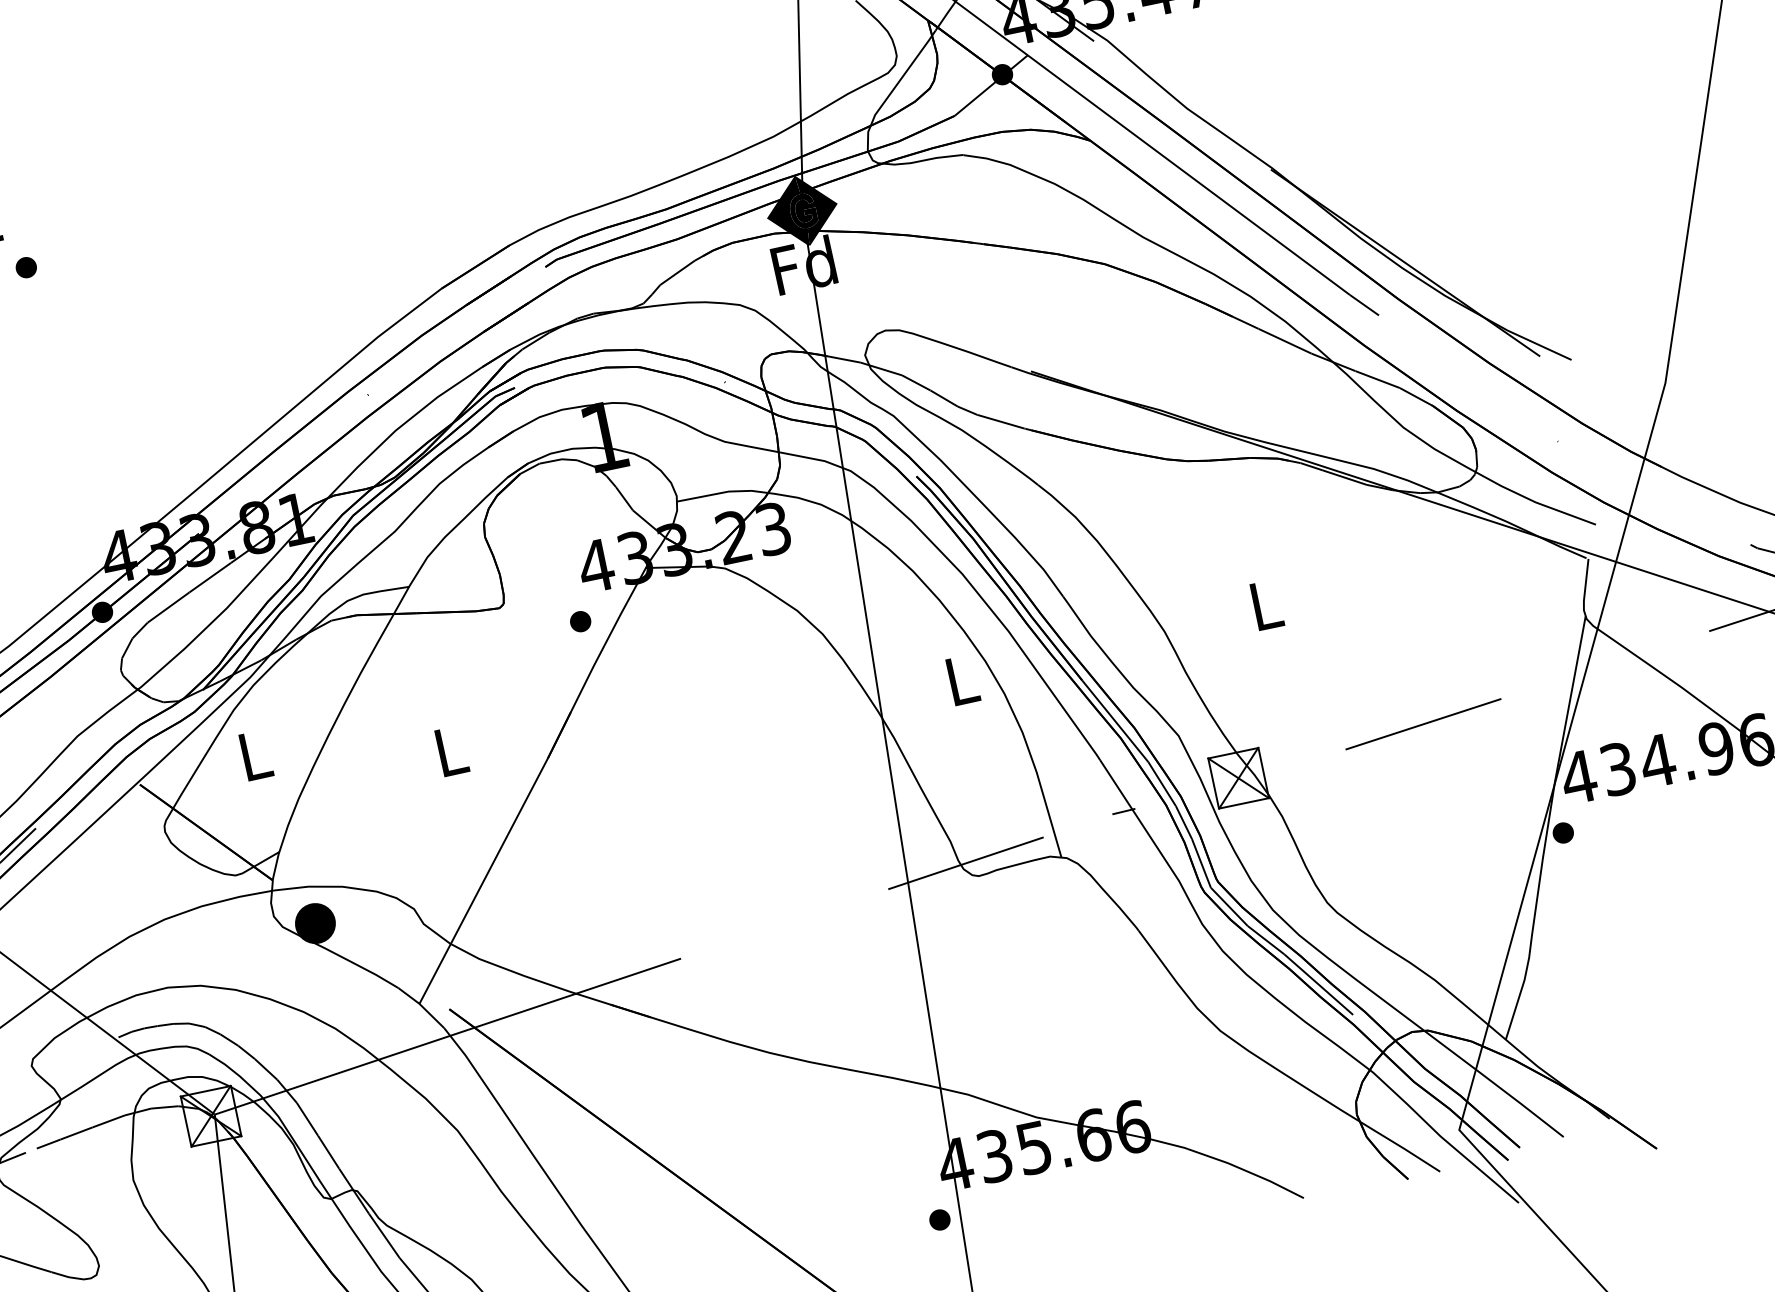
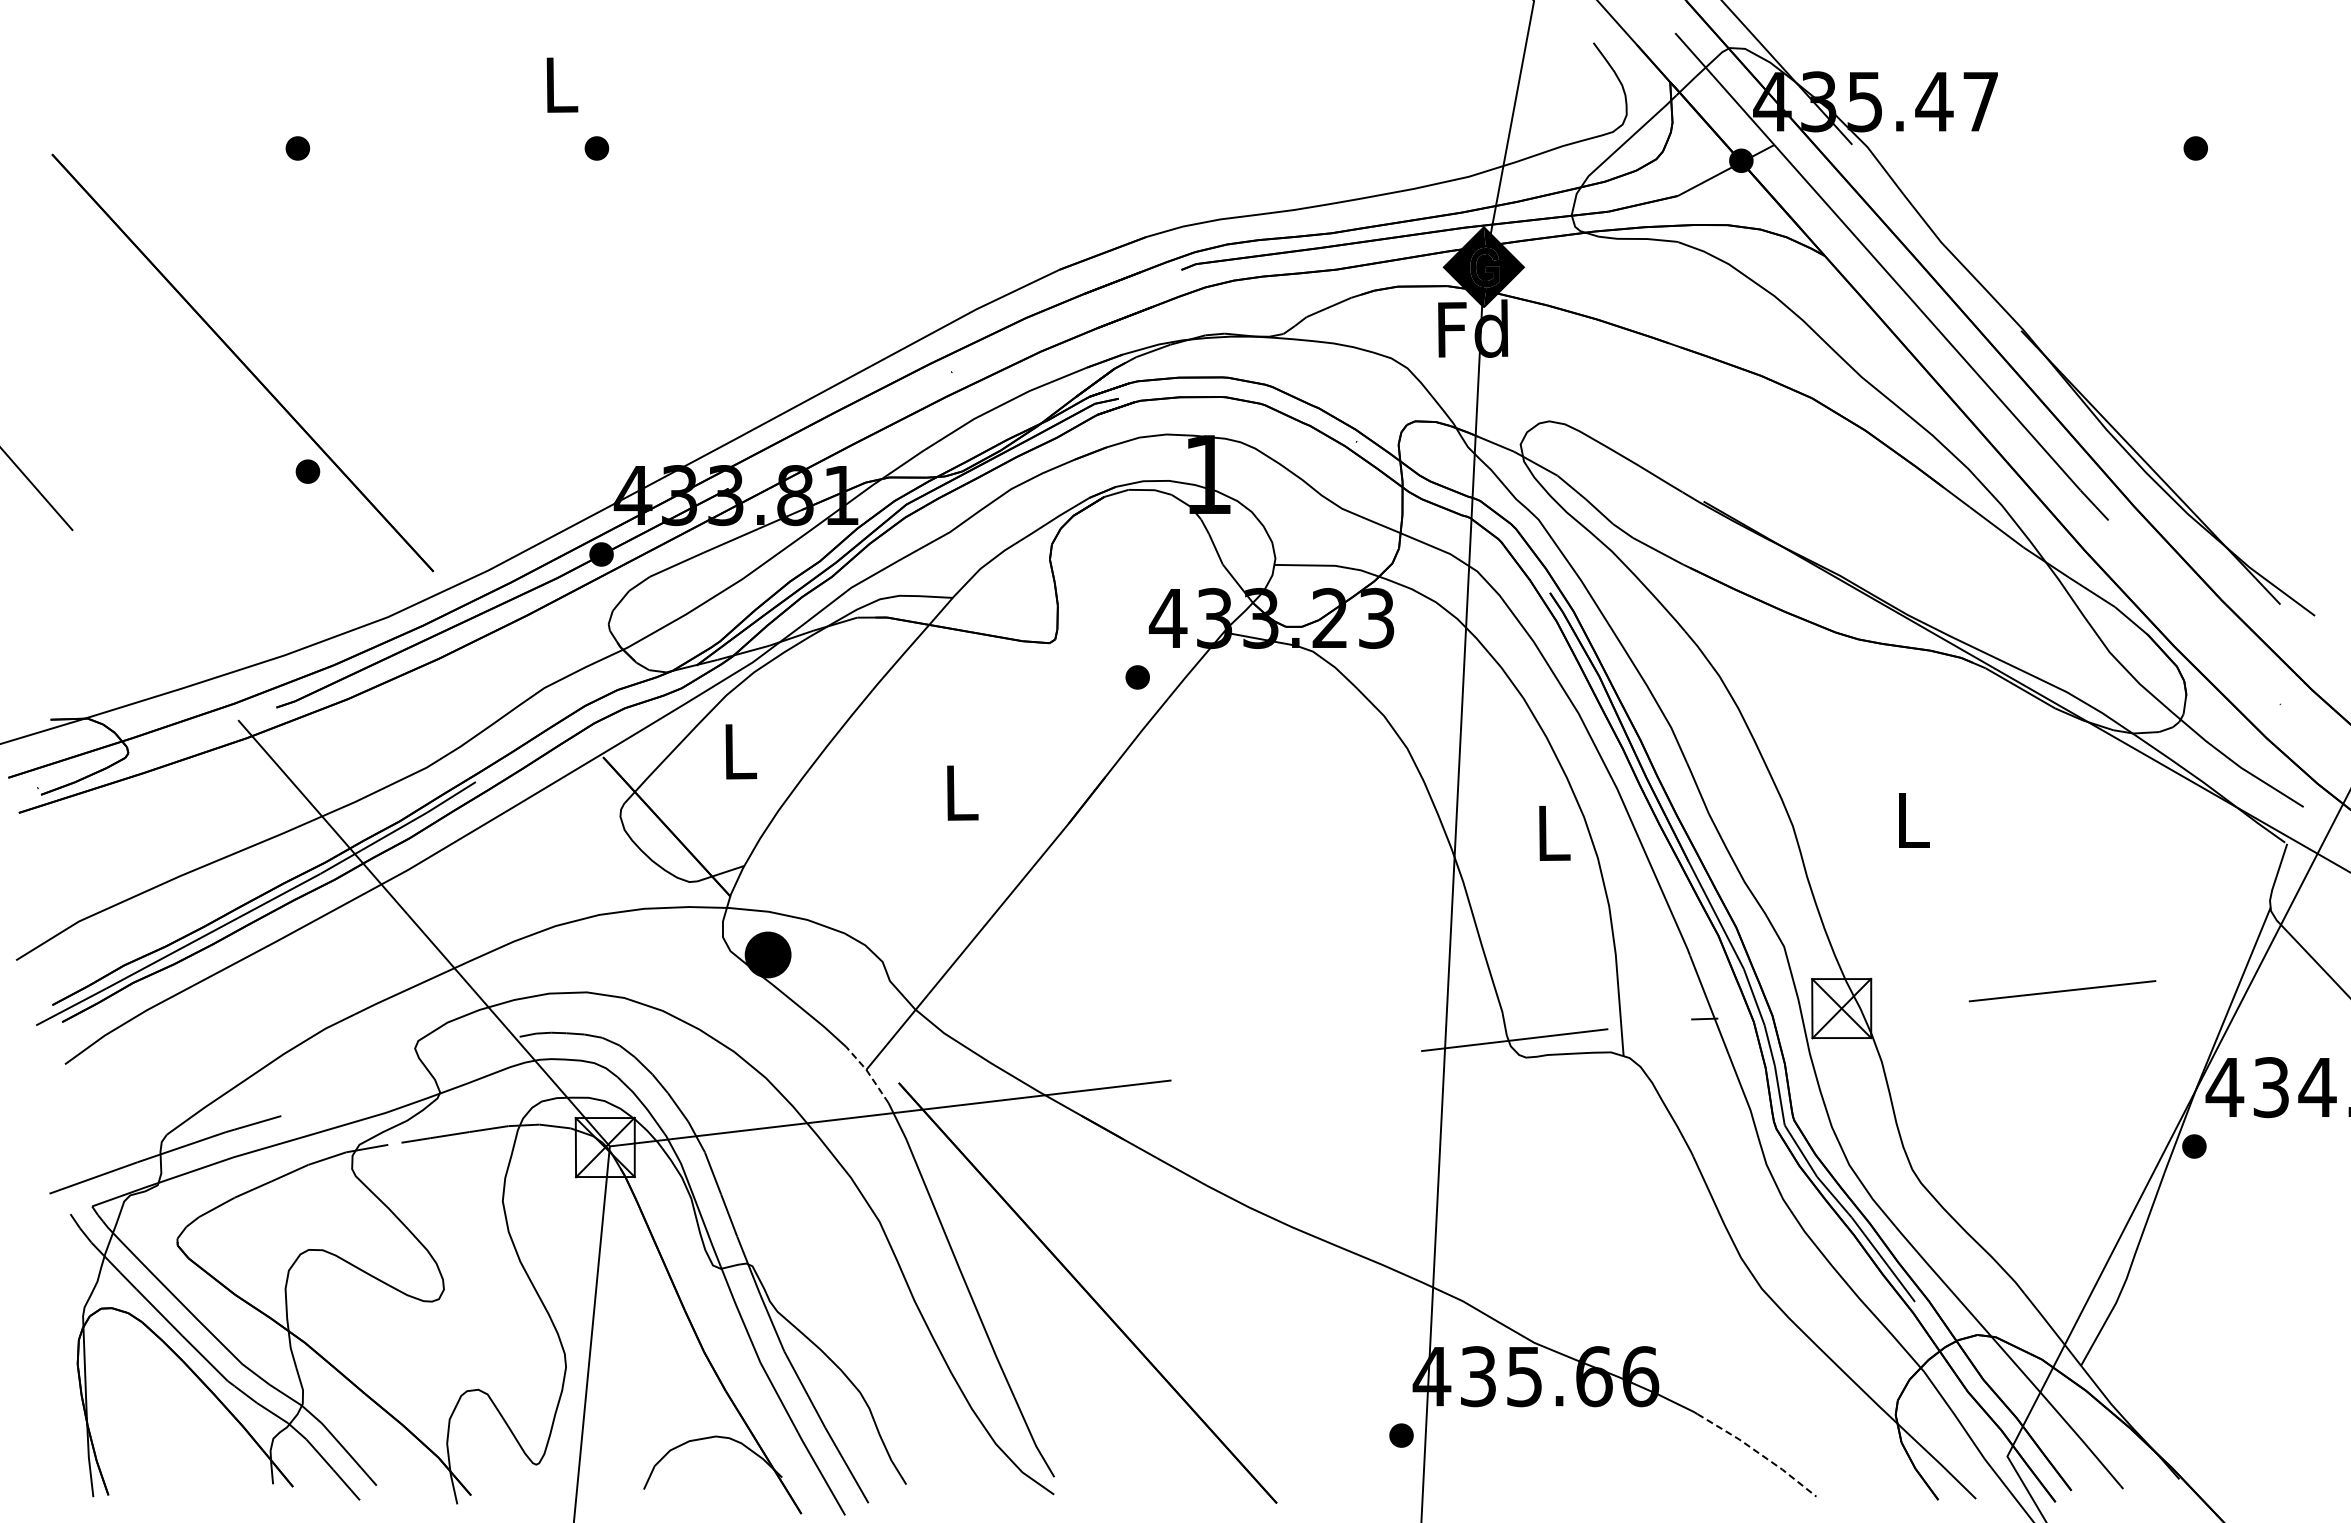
line: (420, 1005) -> (867, 1072), solid -> dashed
line: (1246, 1171) -> (1758, 1453), solid -> dashed

